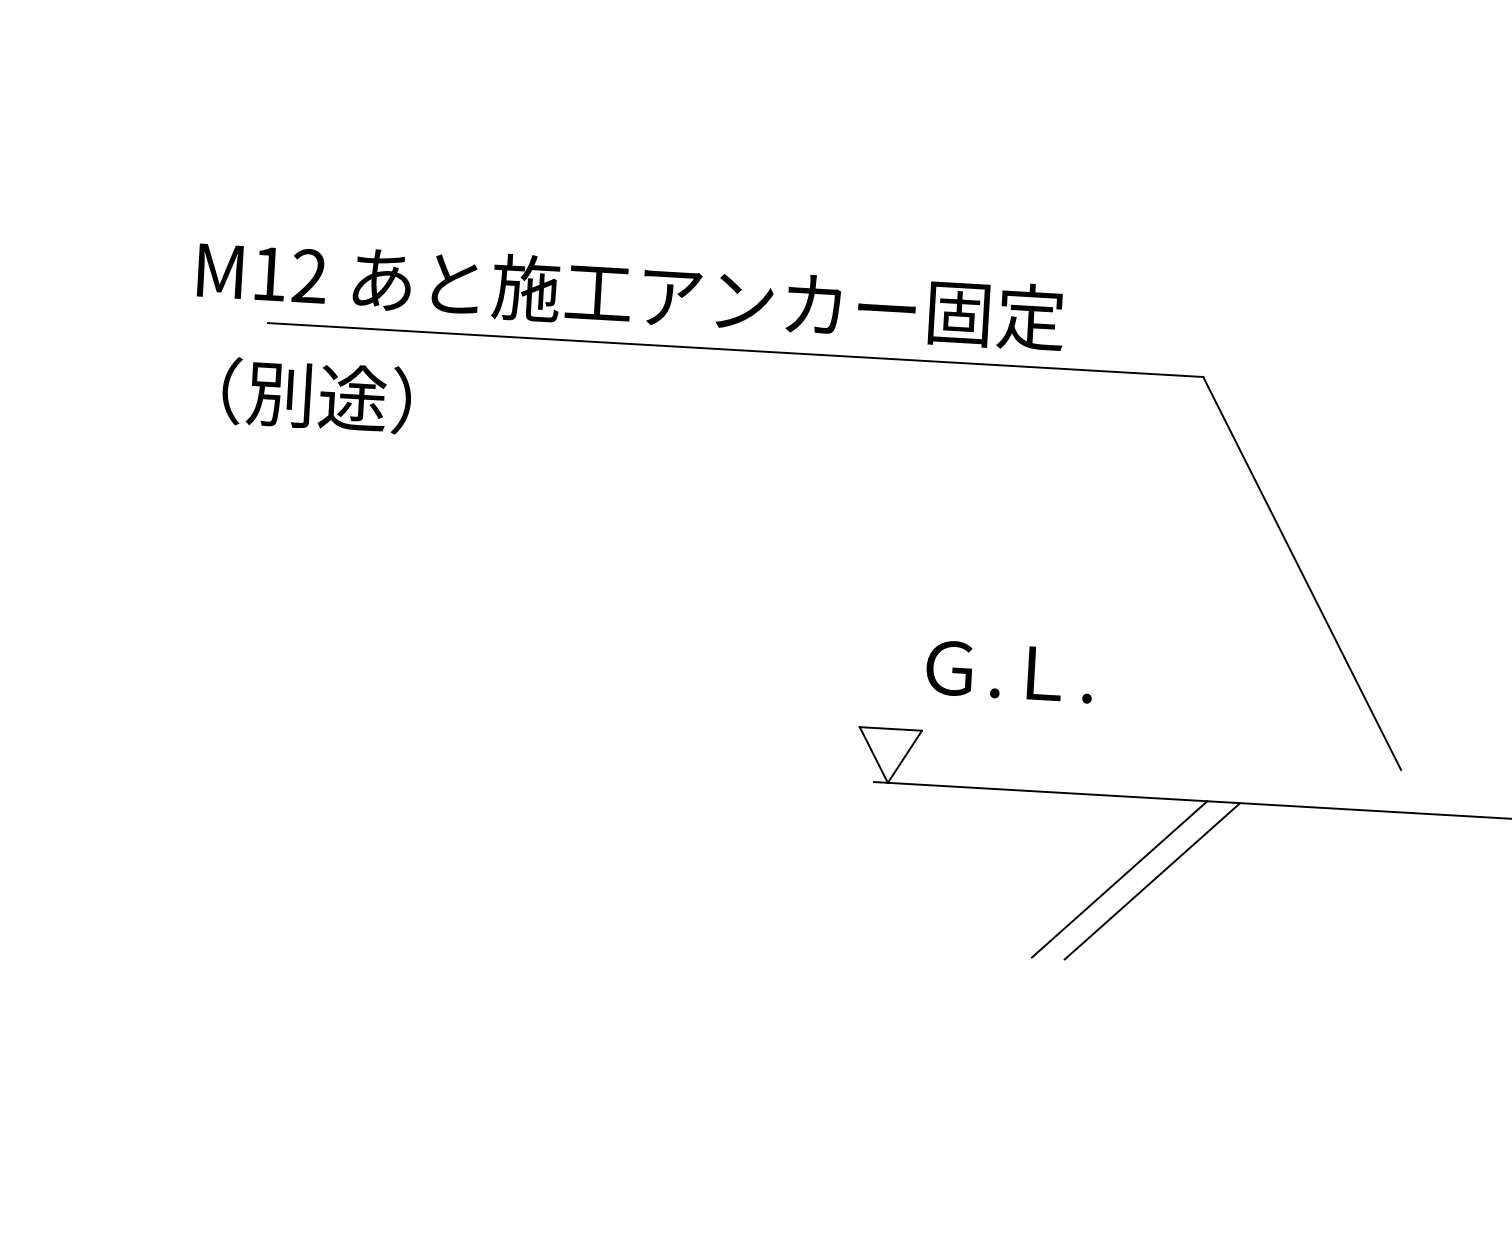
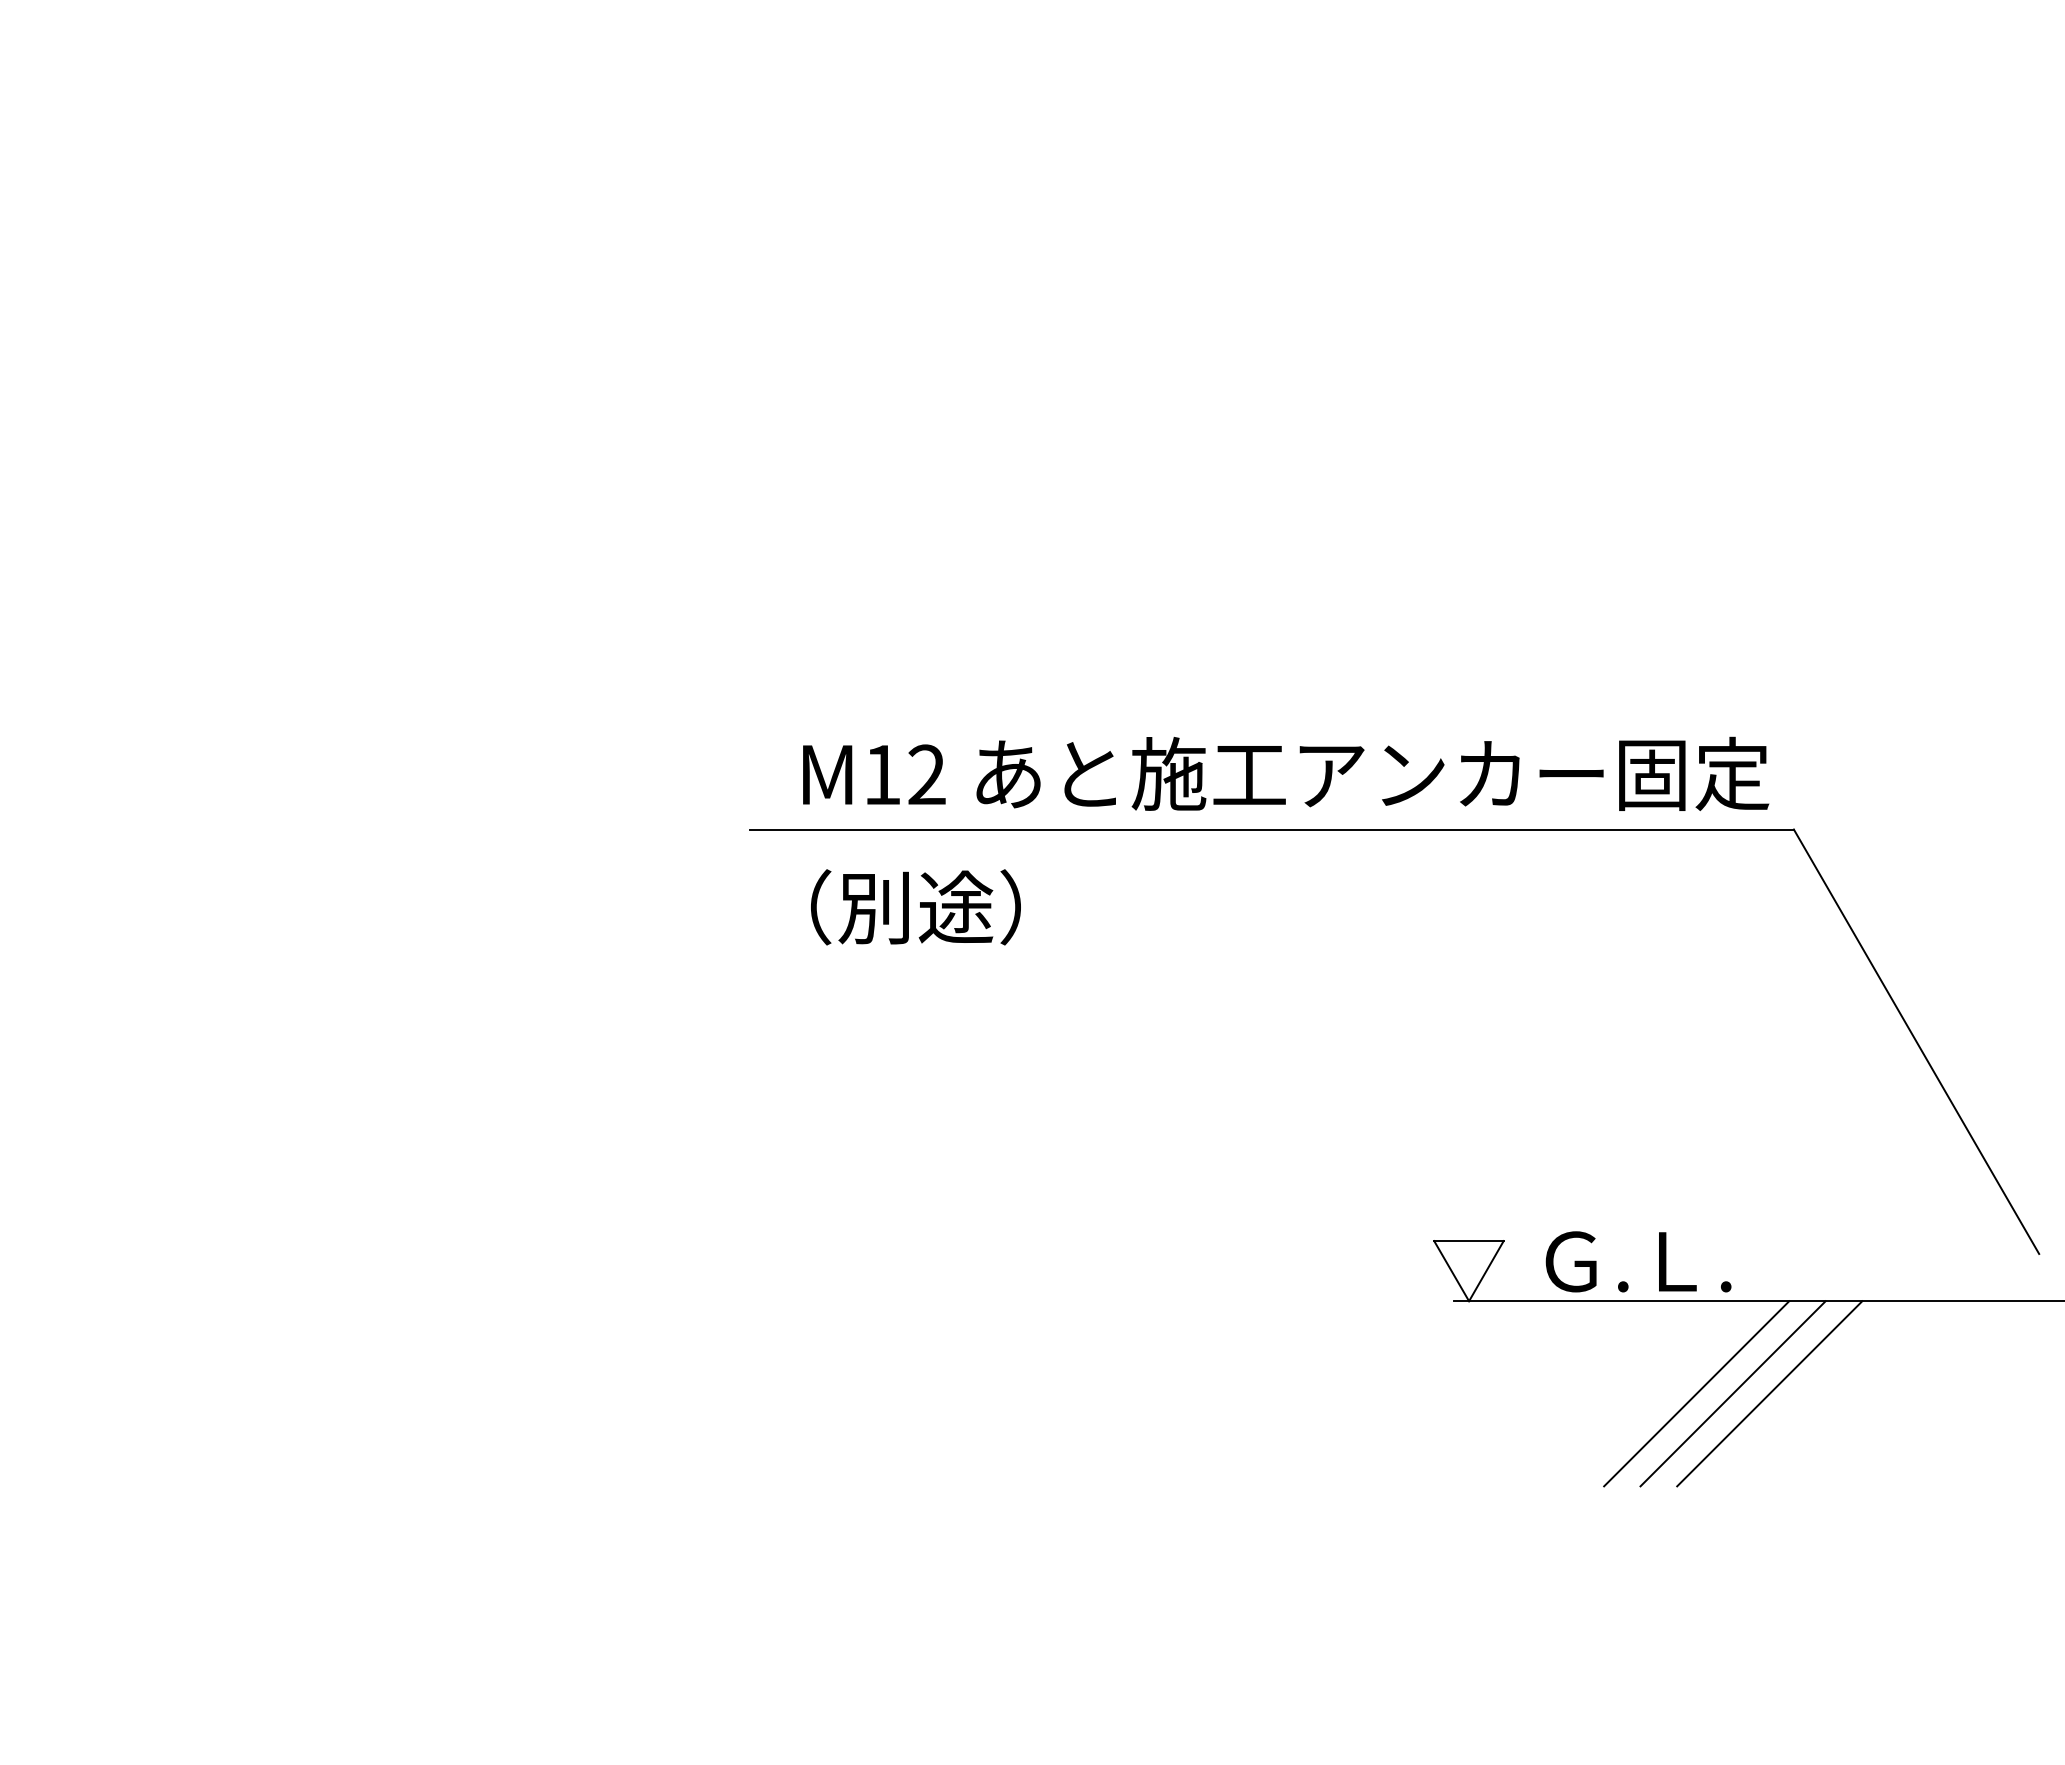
text: (631, 293) -> (1286, 773), moved
text: (316, 395) -> (915, 907), moved
text: (1009, 671) -> (1638, 1261), moved
line: (1086, 877) -> (1696, 1393), added

